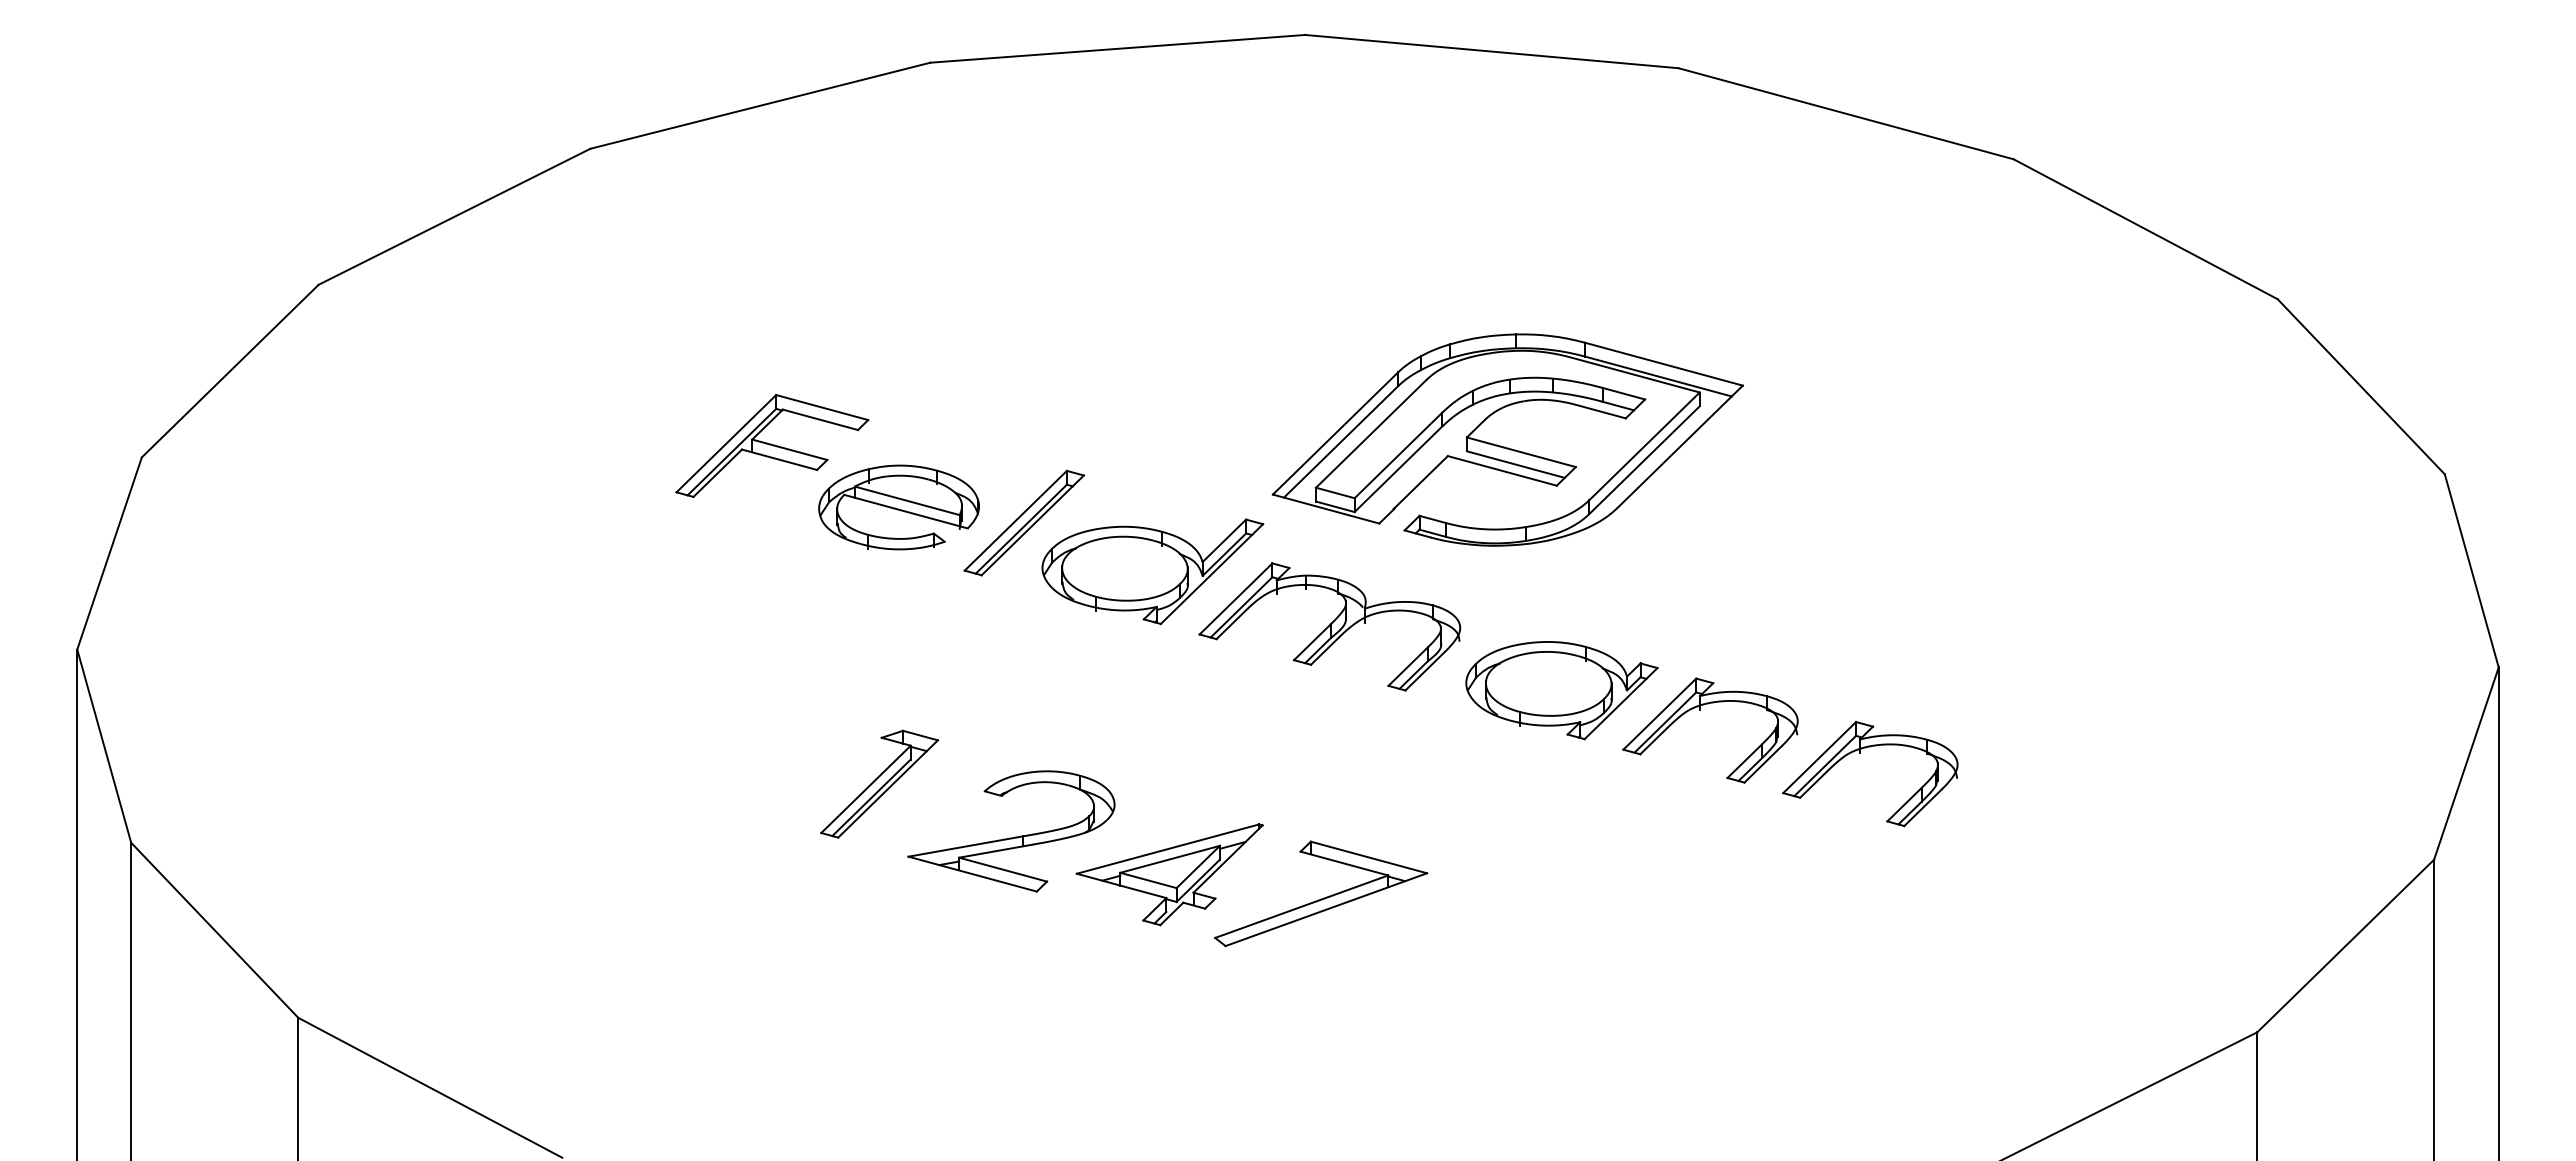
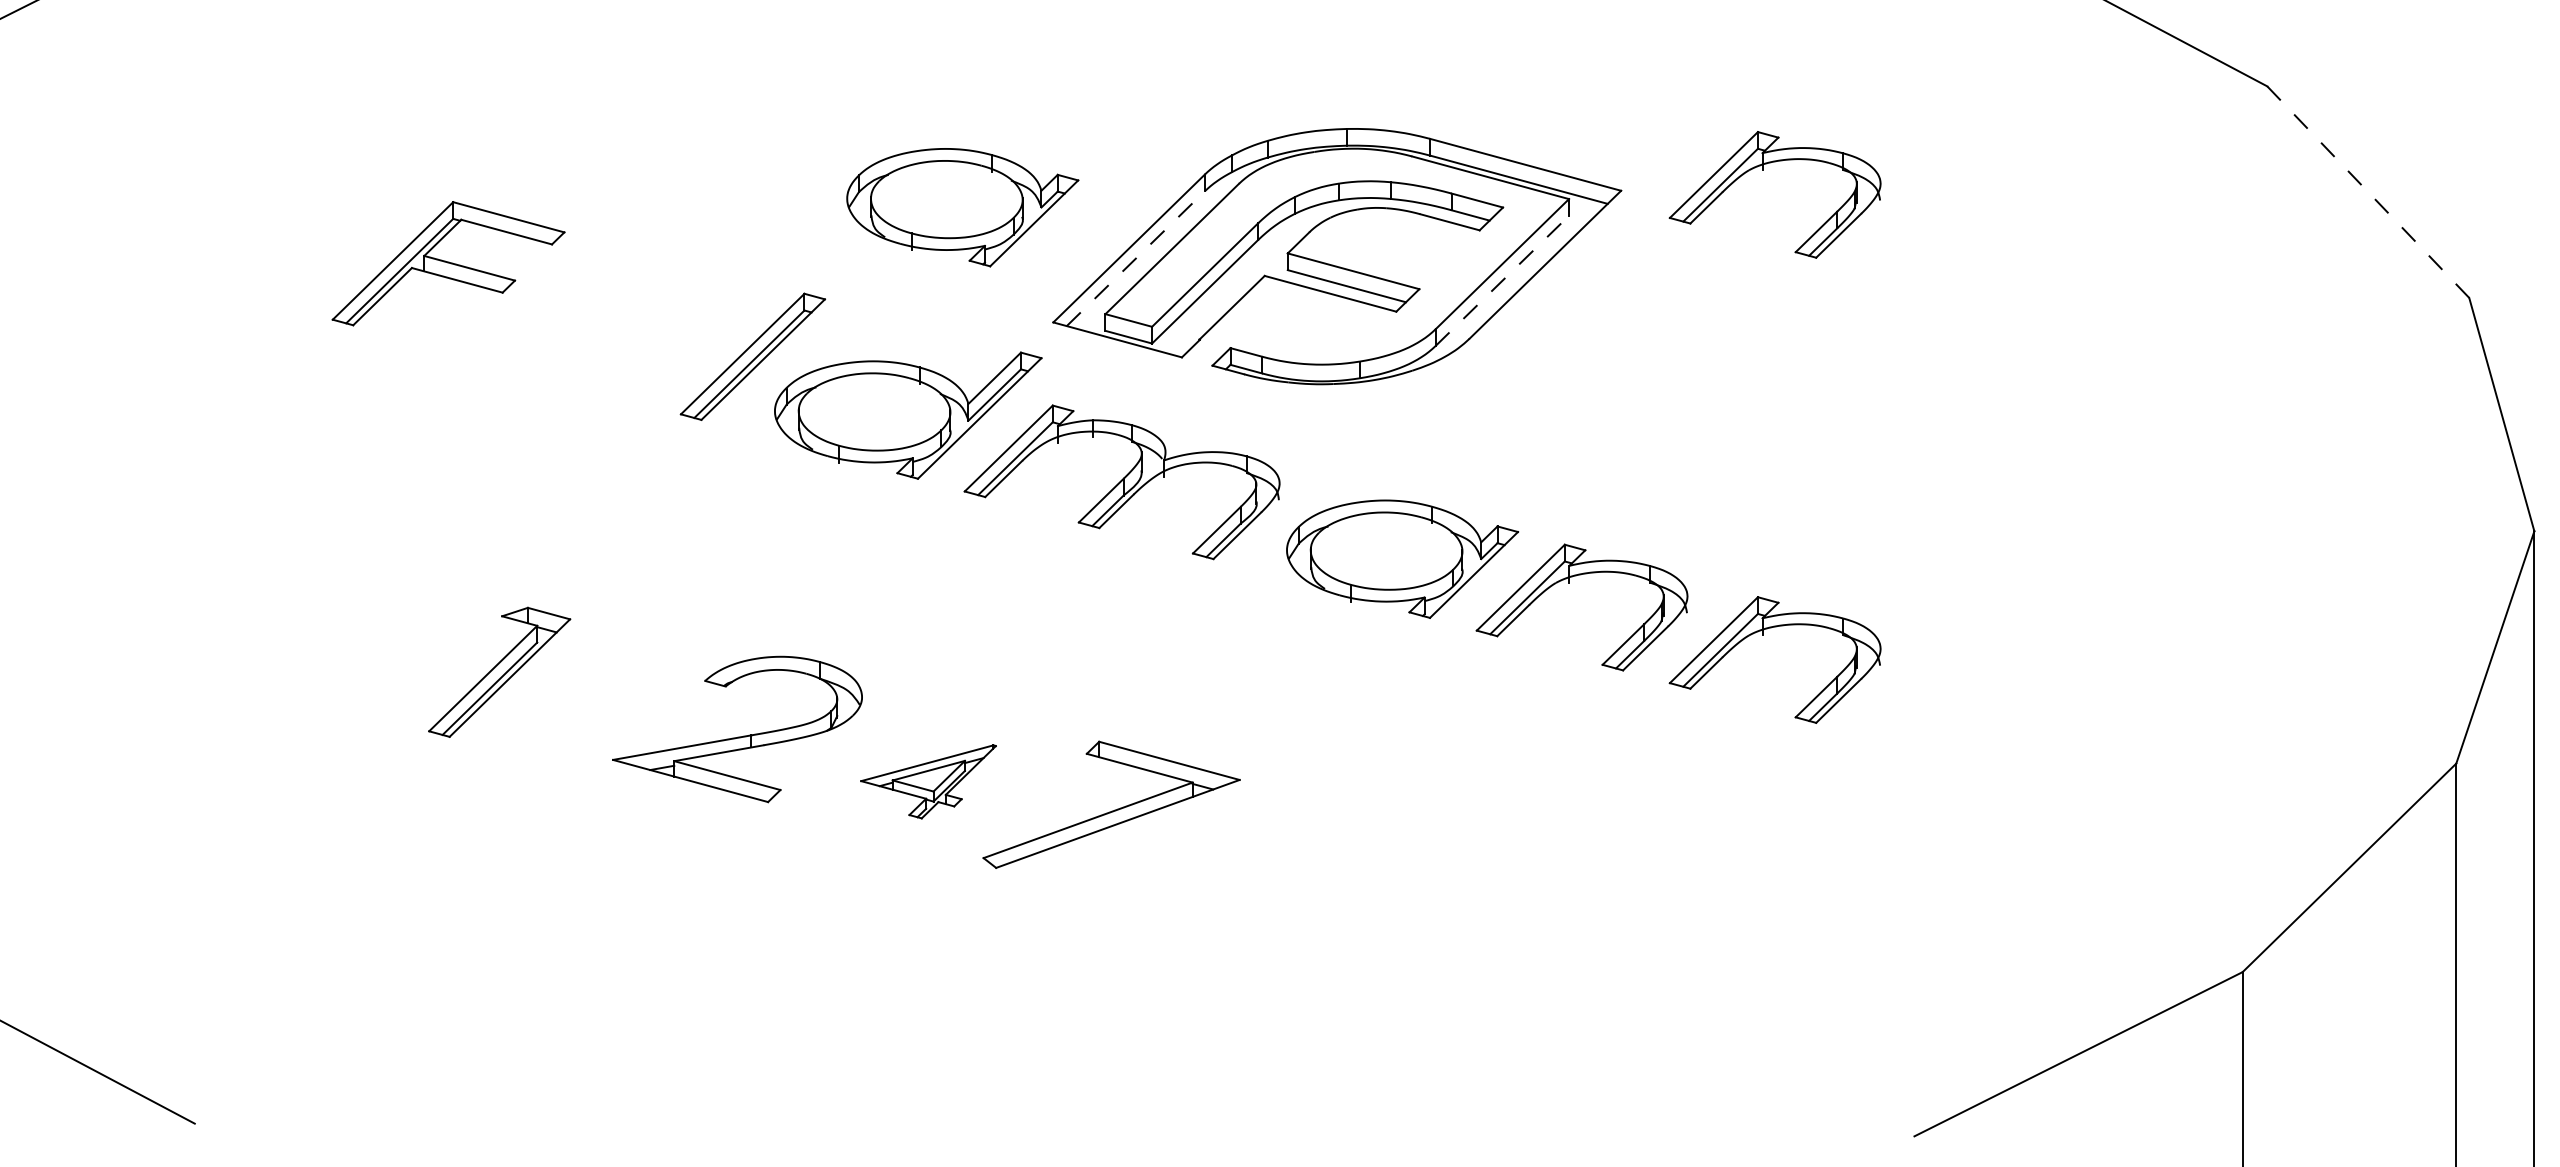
part: (1860, 368) -> (1763, 170), added
line: (2360, 386) -> (2367, 191), solid -> dashed
part: (1197, 399) -> (962, 207), added
line: (1341, 441) -> (1136, 258), solid -> dashed
line: (1644, 459) -> (1502, 280), solid -> dashed
part: (898, 507) -> (600, 338), removed
part: (879, 783) -> (499, 671), moved
part: (1169, 874) -> (928, 781), size x0.6

